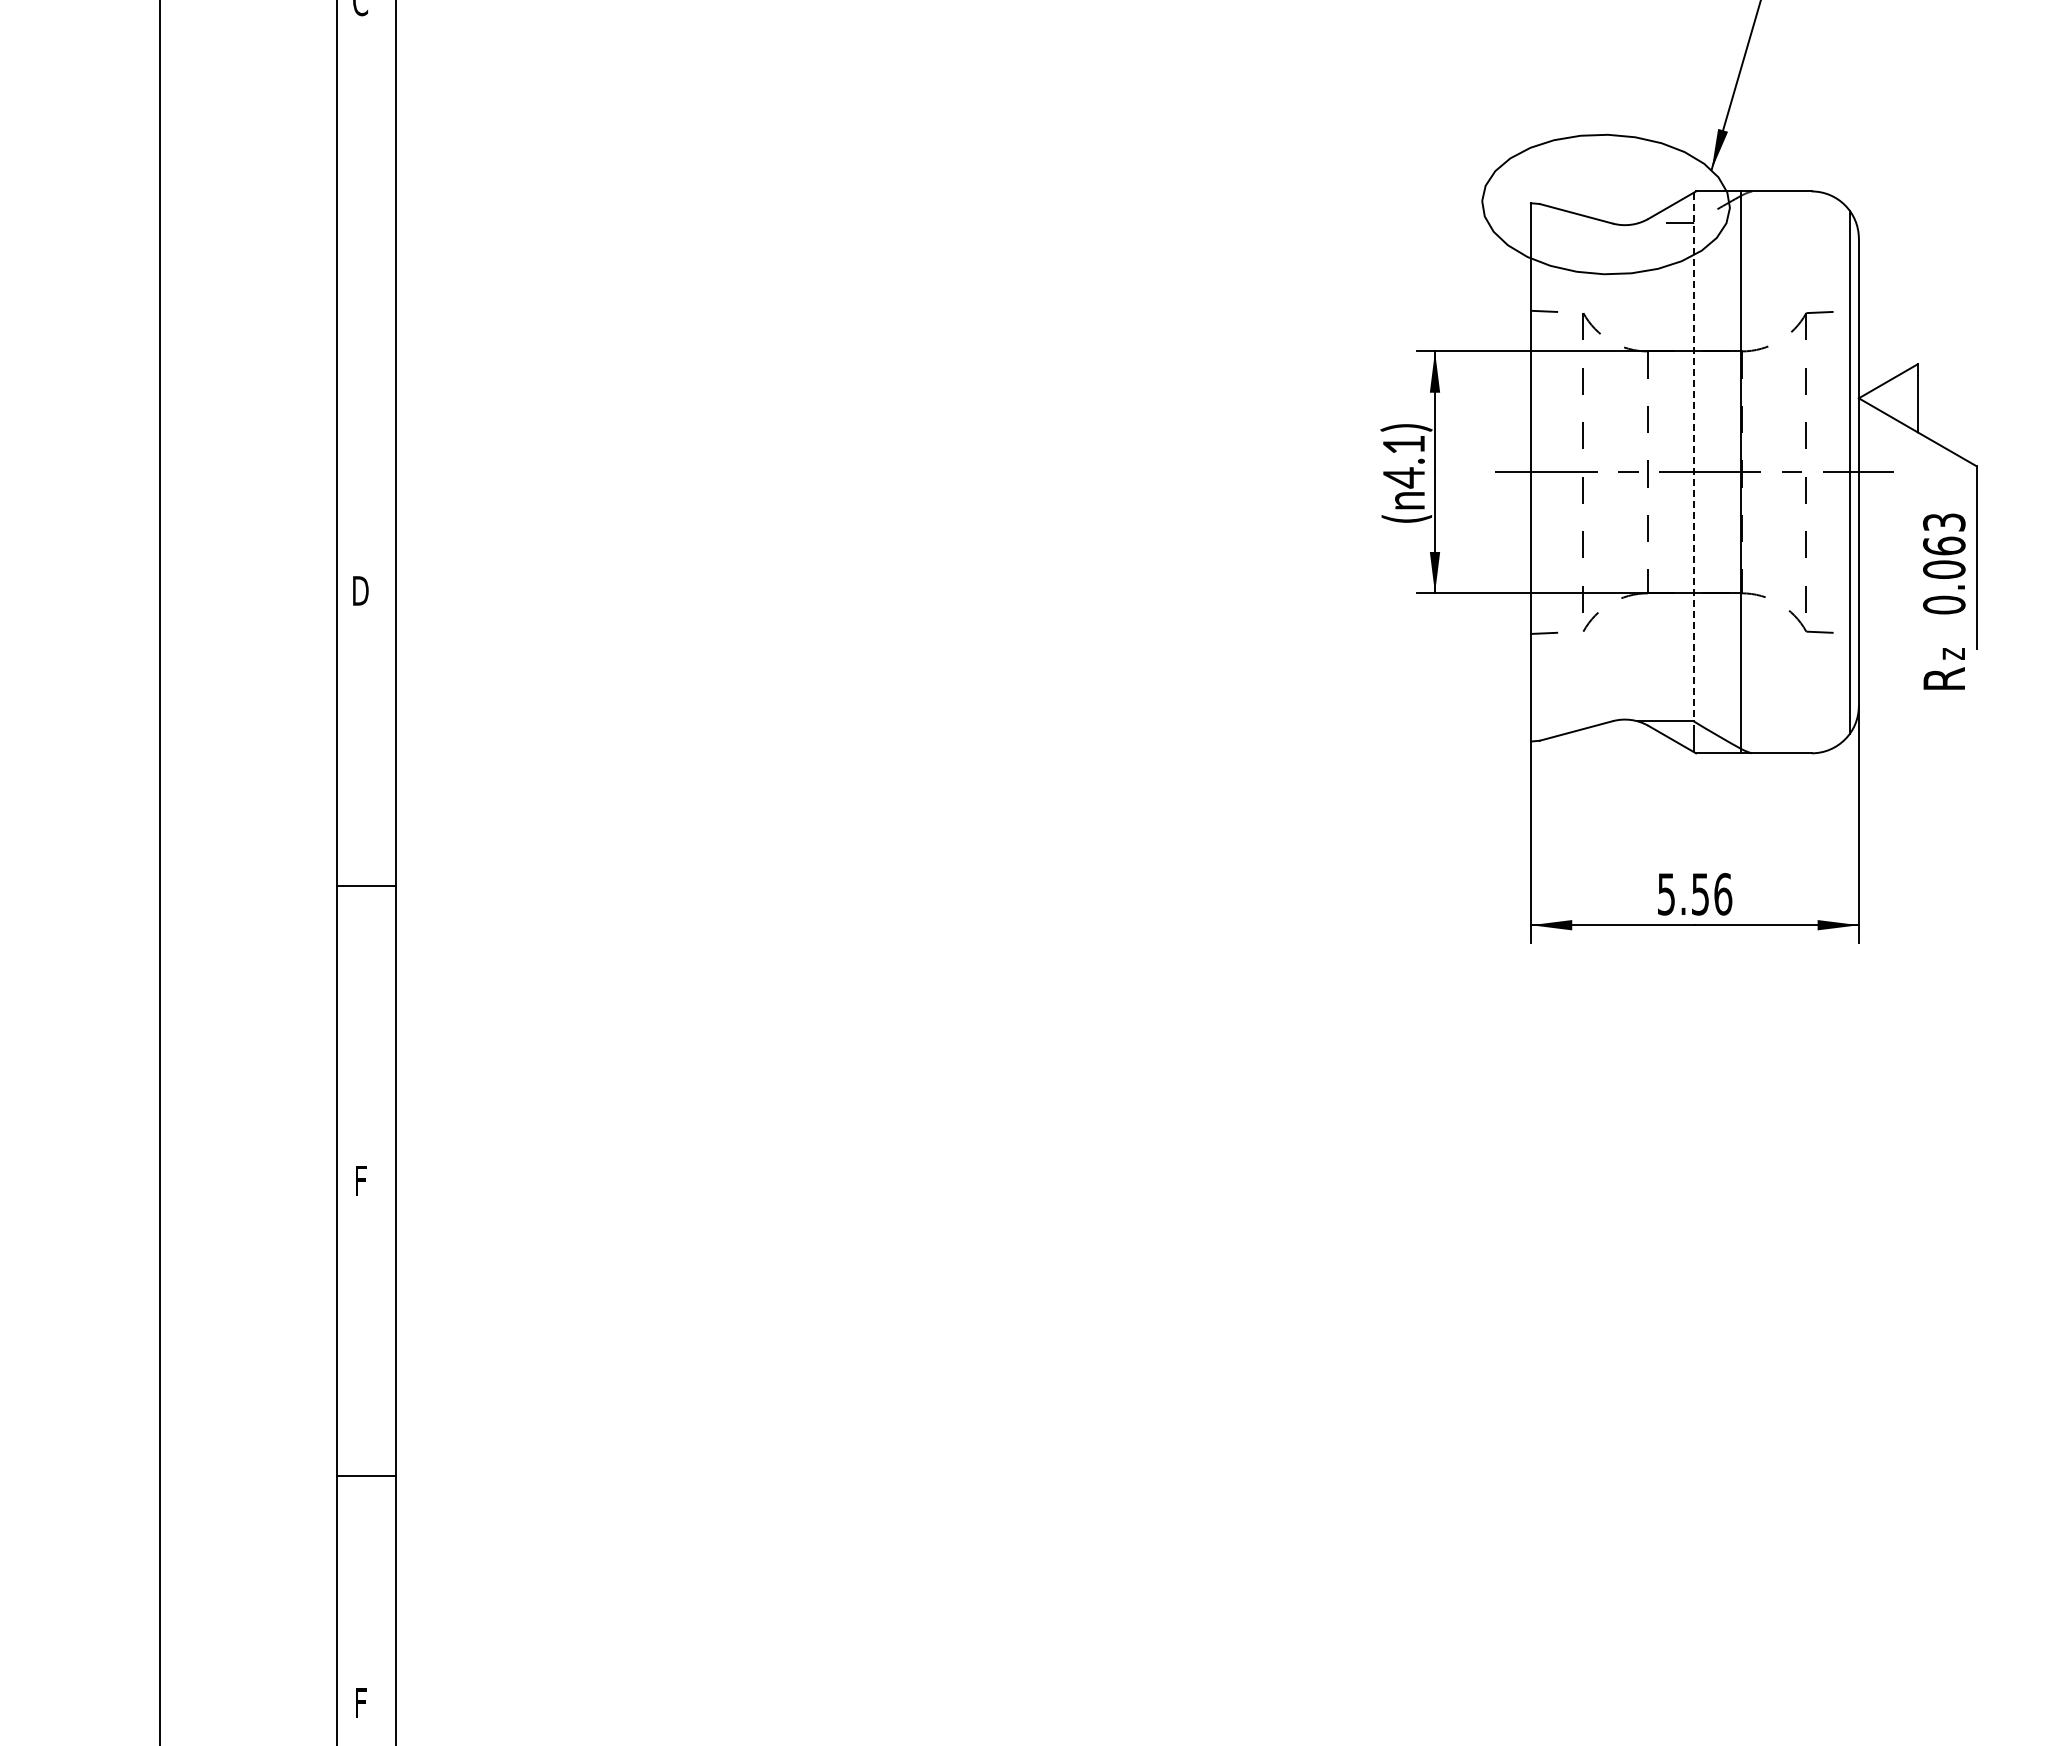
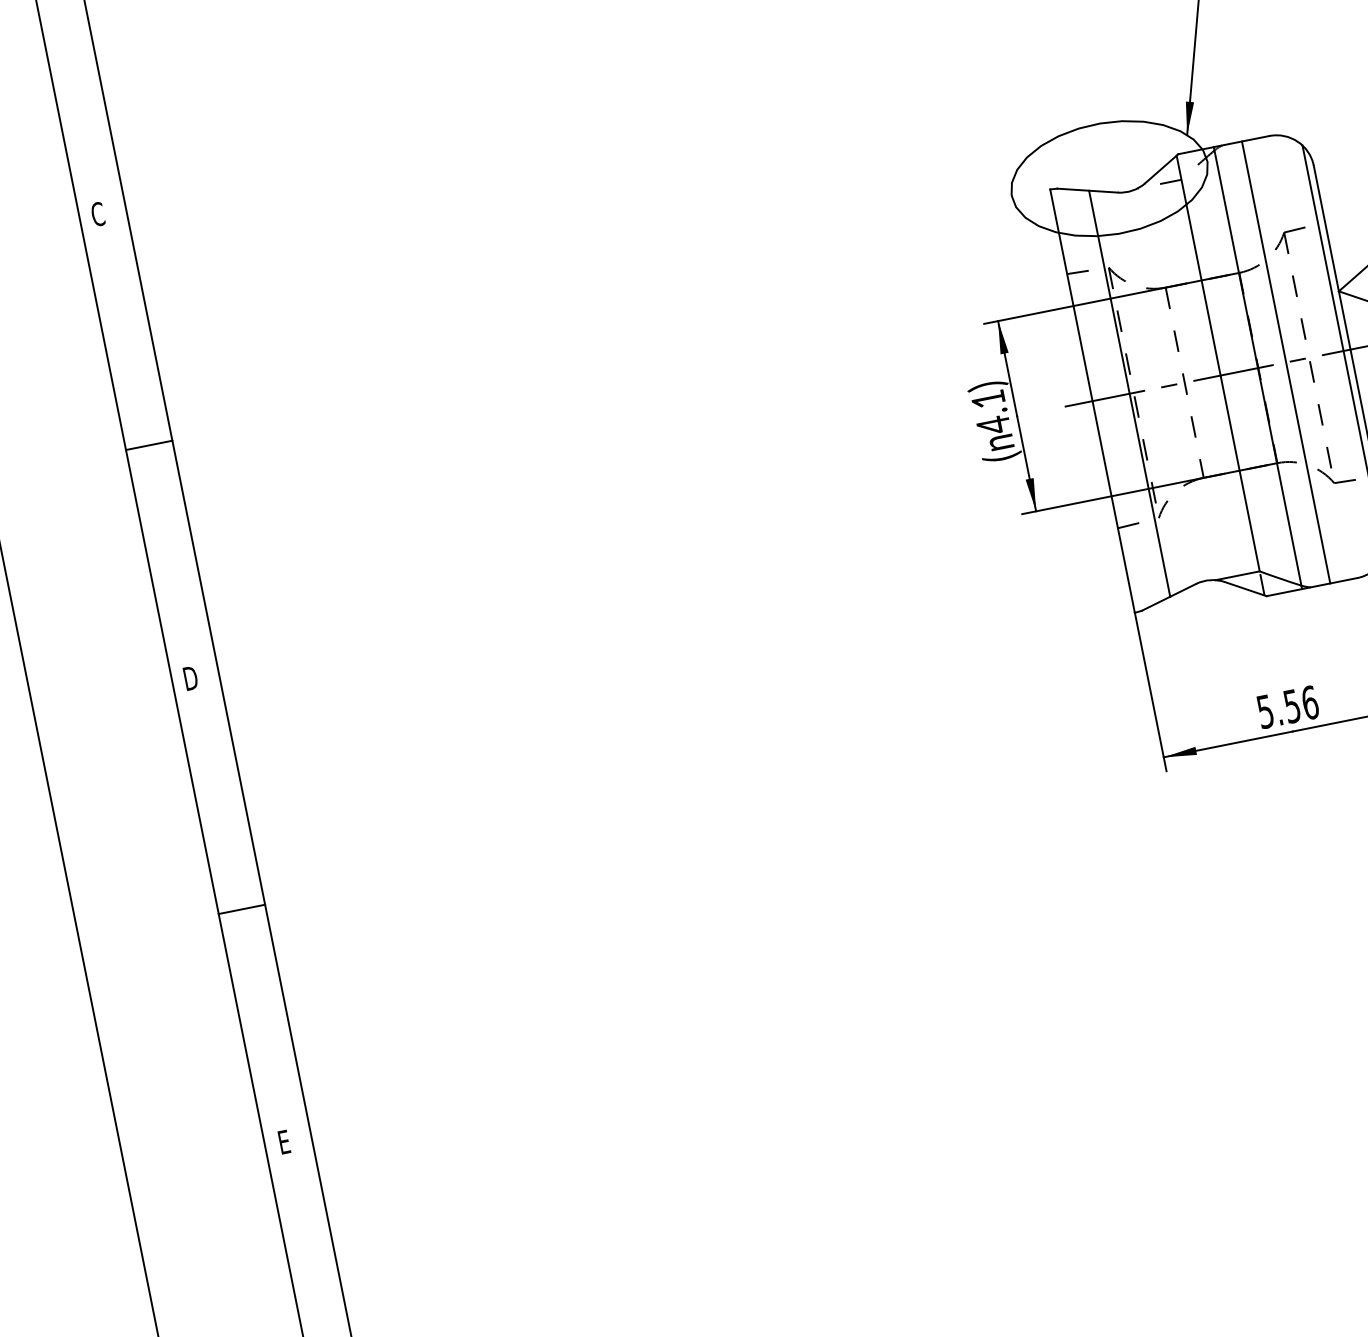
line: (366, 296) -> (149, 445), added
line: (1693, 457) -> (1218, 363), dashed -> solid
line: (1578, 472) -> (1130, 393), added
line: (1777, 472) -> (1286, 362), added
text: (362, 1180) -> (284, 1141), F -> E

